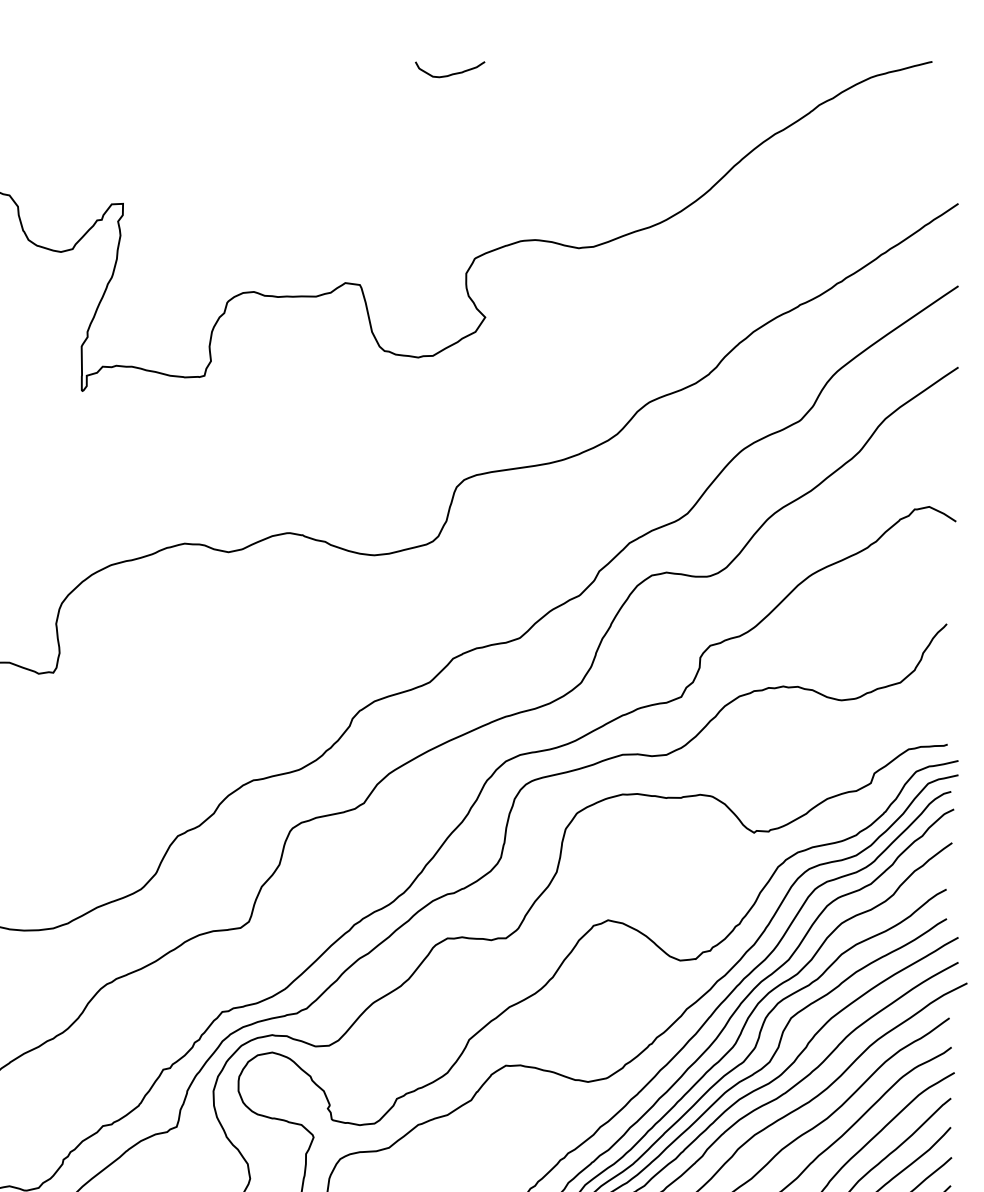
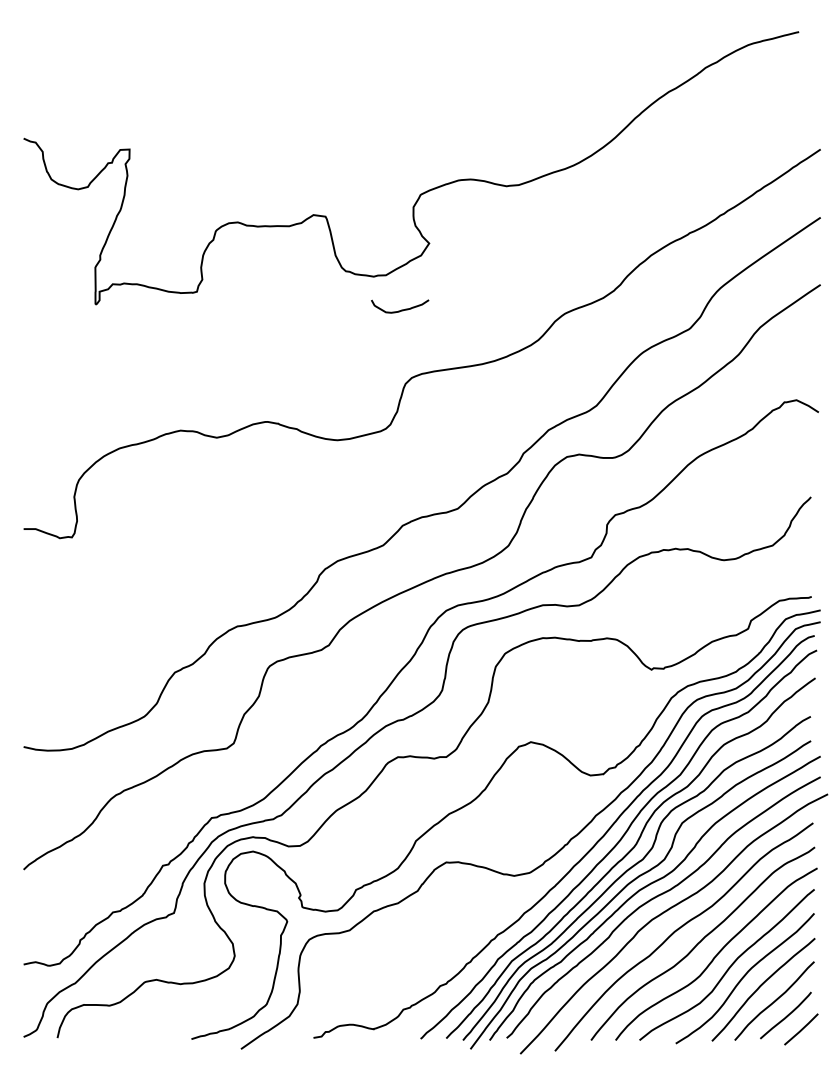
curve: (451, 73) -> (401, 309), moved

